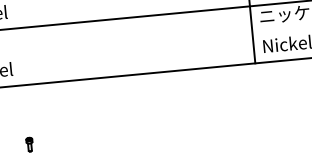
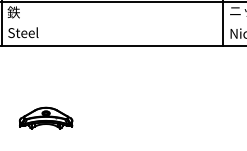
part: (30, 144) -> (46, 91), removed

